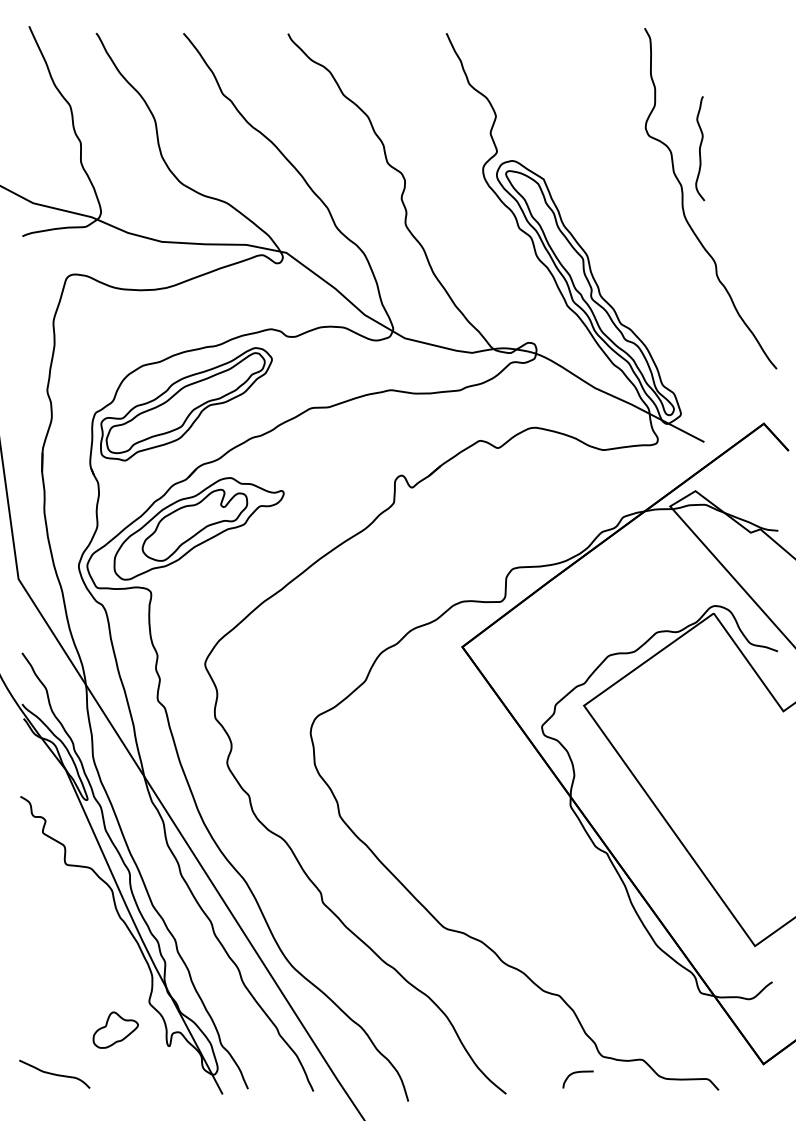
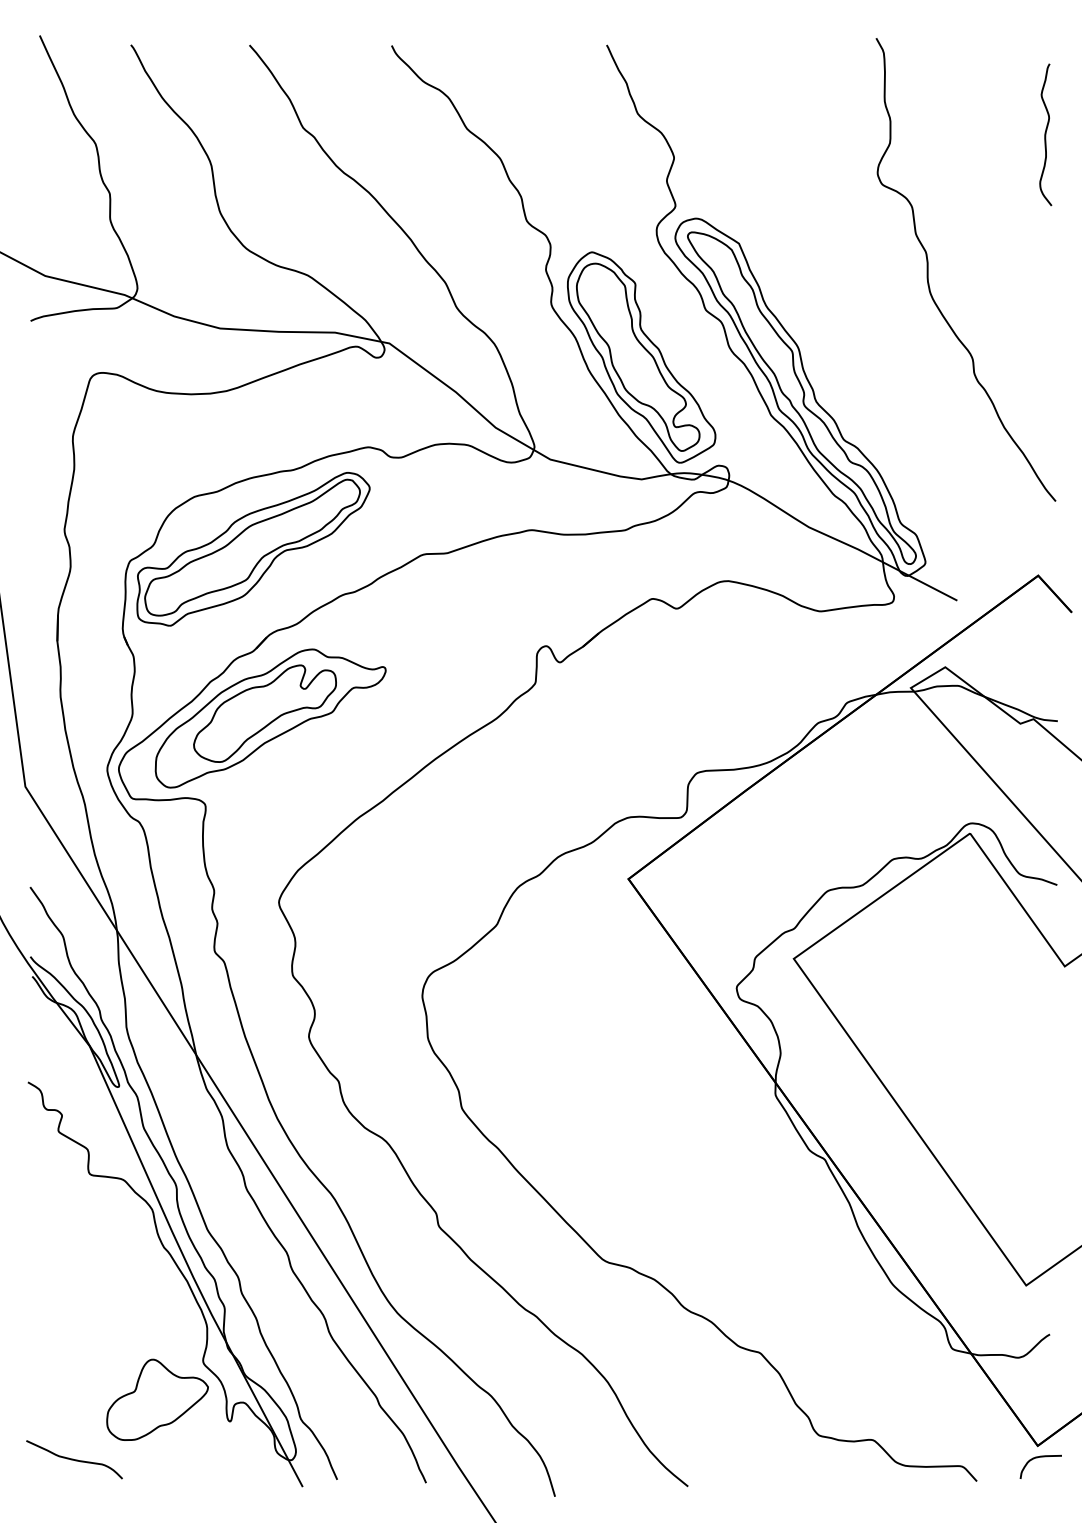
curve: (700, 148) -> (1045, 134), moved
part: (471, 263) -> (641, 357), added
part: (115, 1030) -> (157, 1399), size x1.67
curve: (575, 1073) -> (1037, 1458), moved

